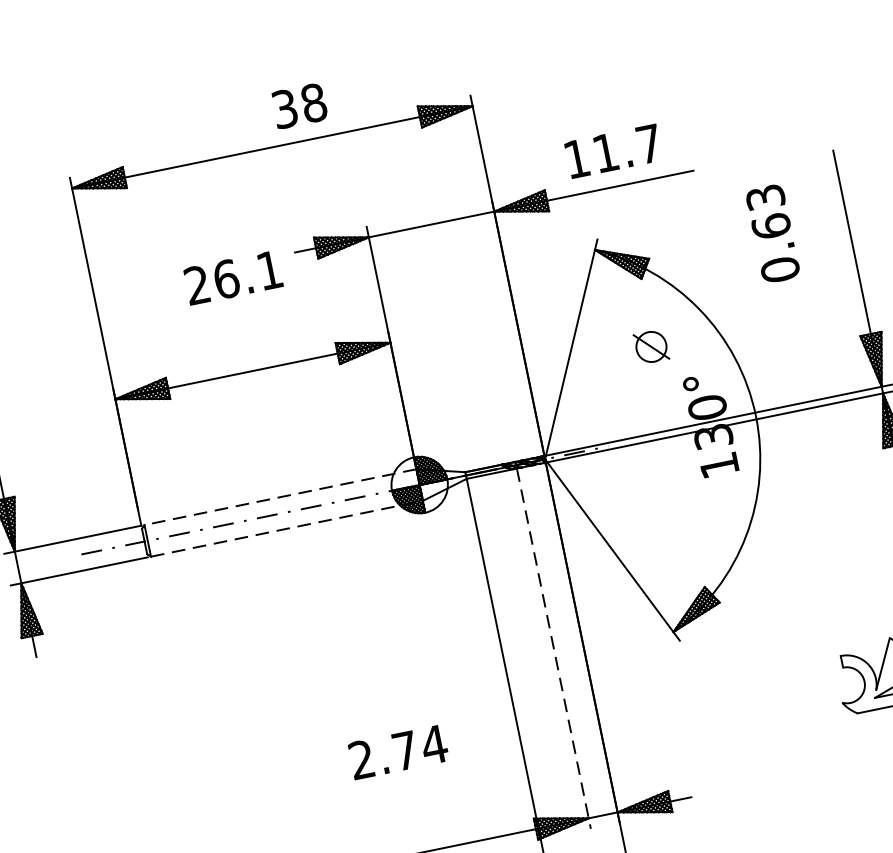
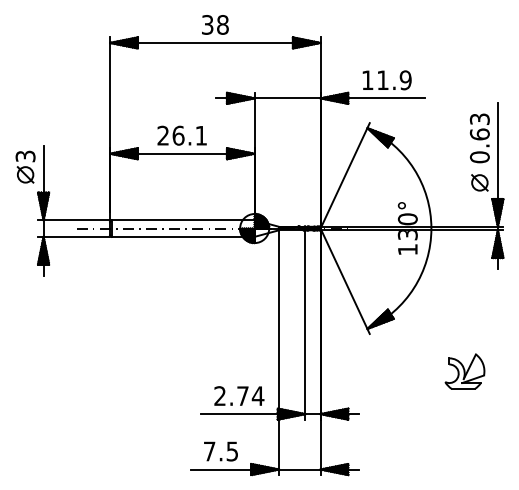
text: (299, 105) -> (215, 24), moved
text: (648, 144) -> (405, 80), 11.7 -> 11.9
text: (772, 234) -> (479, 138), moved
text: (232, 277) -> (181, 135), moved
part: (650, 346) -> (479, 182), moved
line: (279, 497) -> (182, 220), dashed -> solid
line: (287, 527) -> (183, 236), dashed -> solid
line: (553, 647) -> (305, 324), dashed -> solid
text: (398, 751) -> (239, 395), moved

